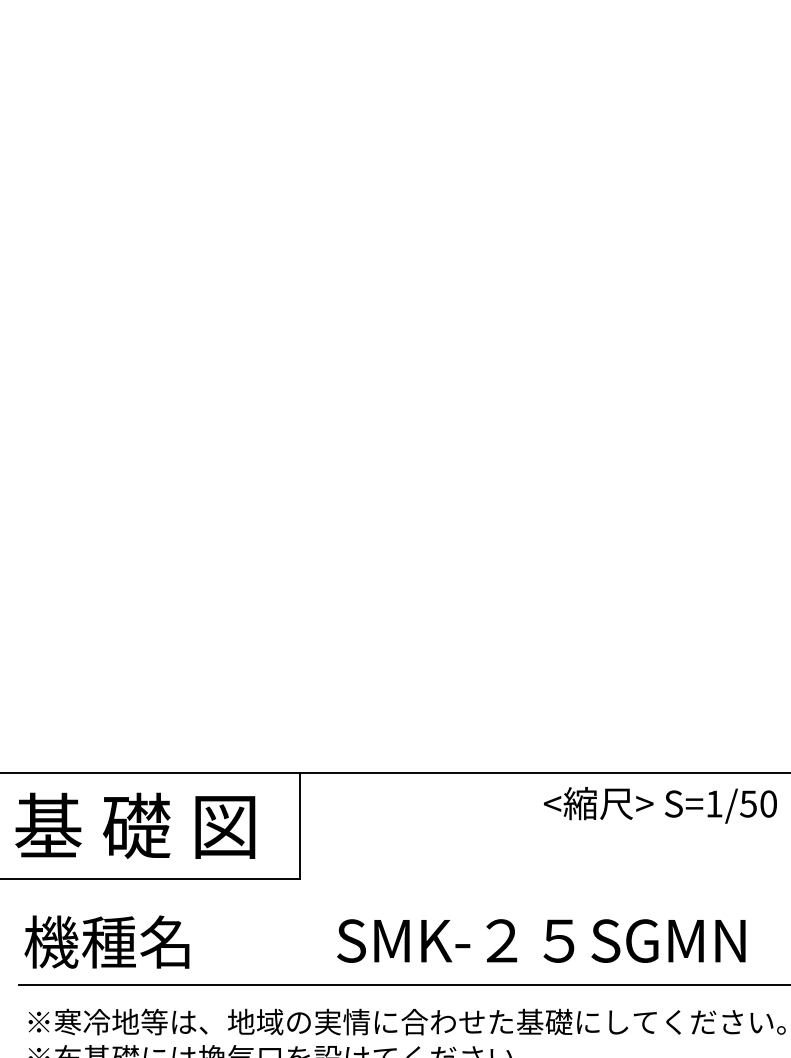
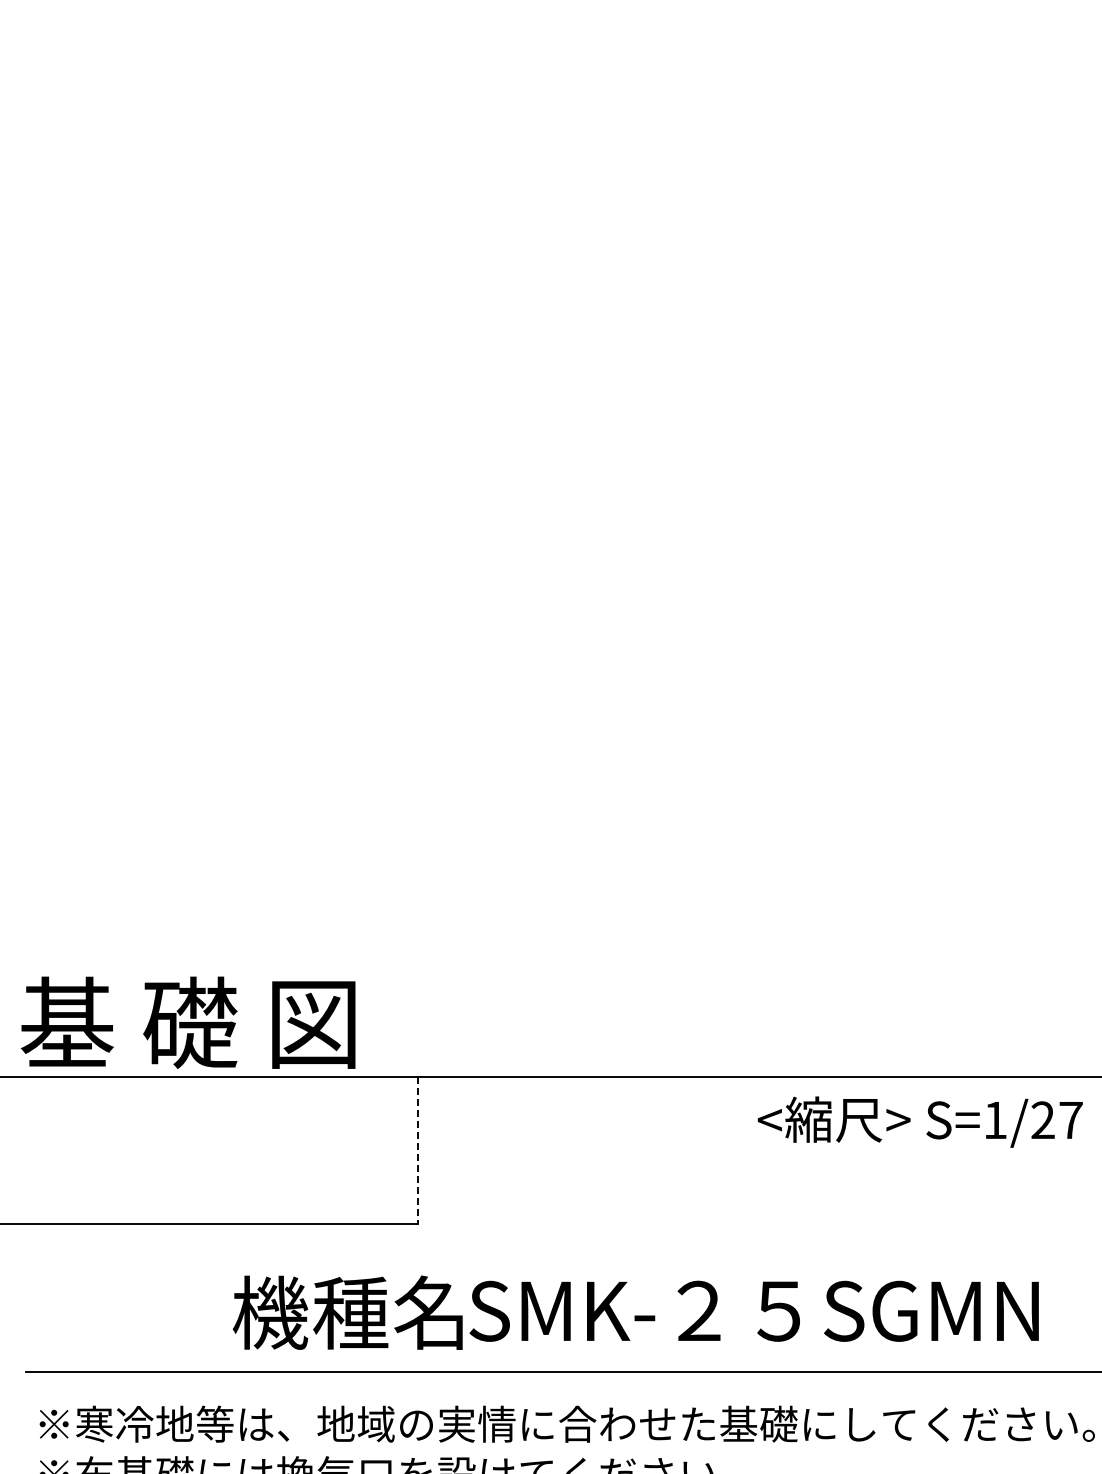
text: (758, 804) -> (1056, 1120), S=1/50 -> S=1/27
text: (134, 825) -> (187, 1022), moved
line: (300, 825) -> (418, 1150), solid -> dashed
text: (106, 941) -> (347, 1312), moved

